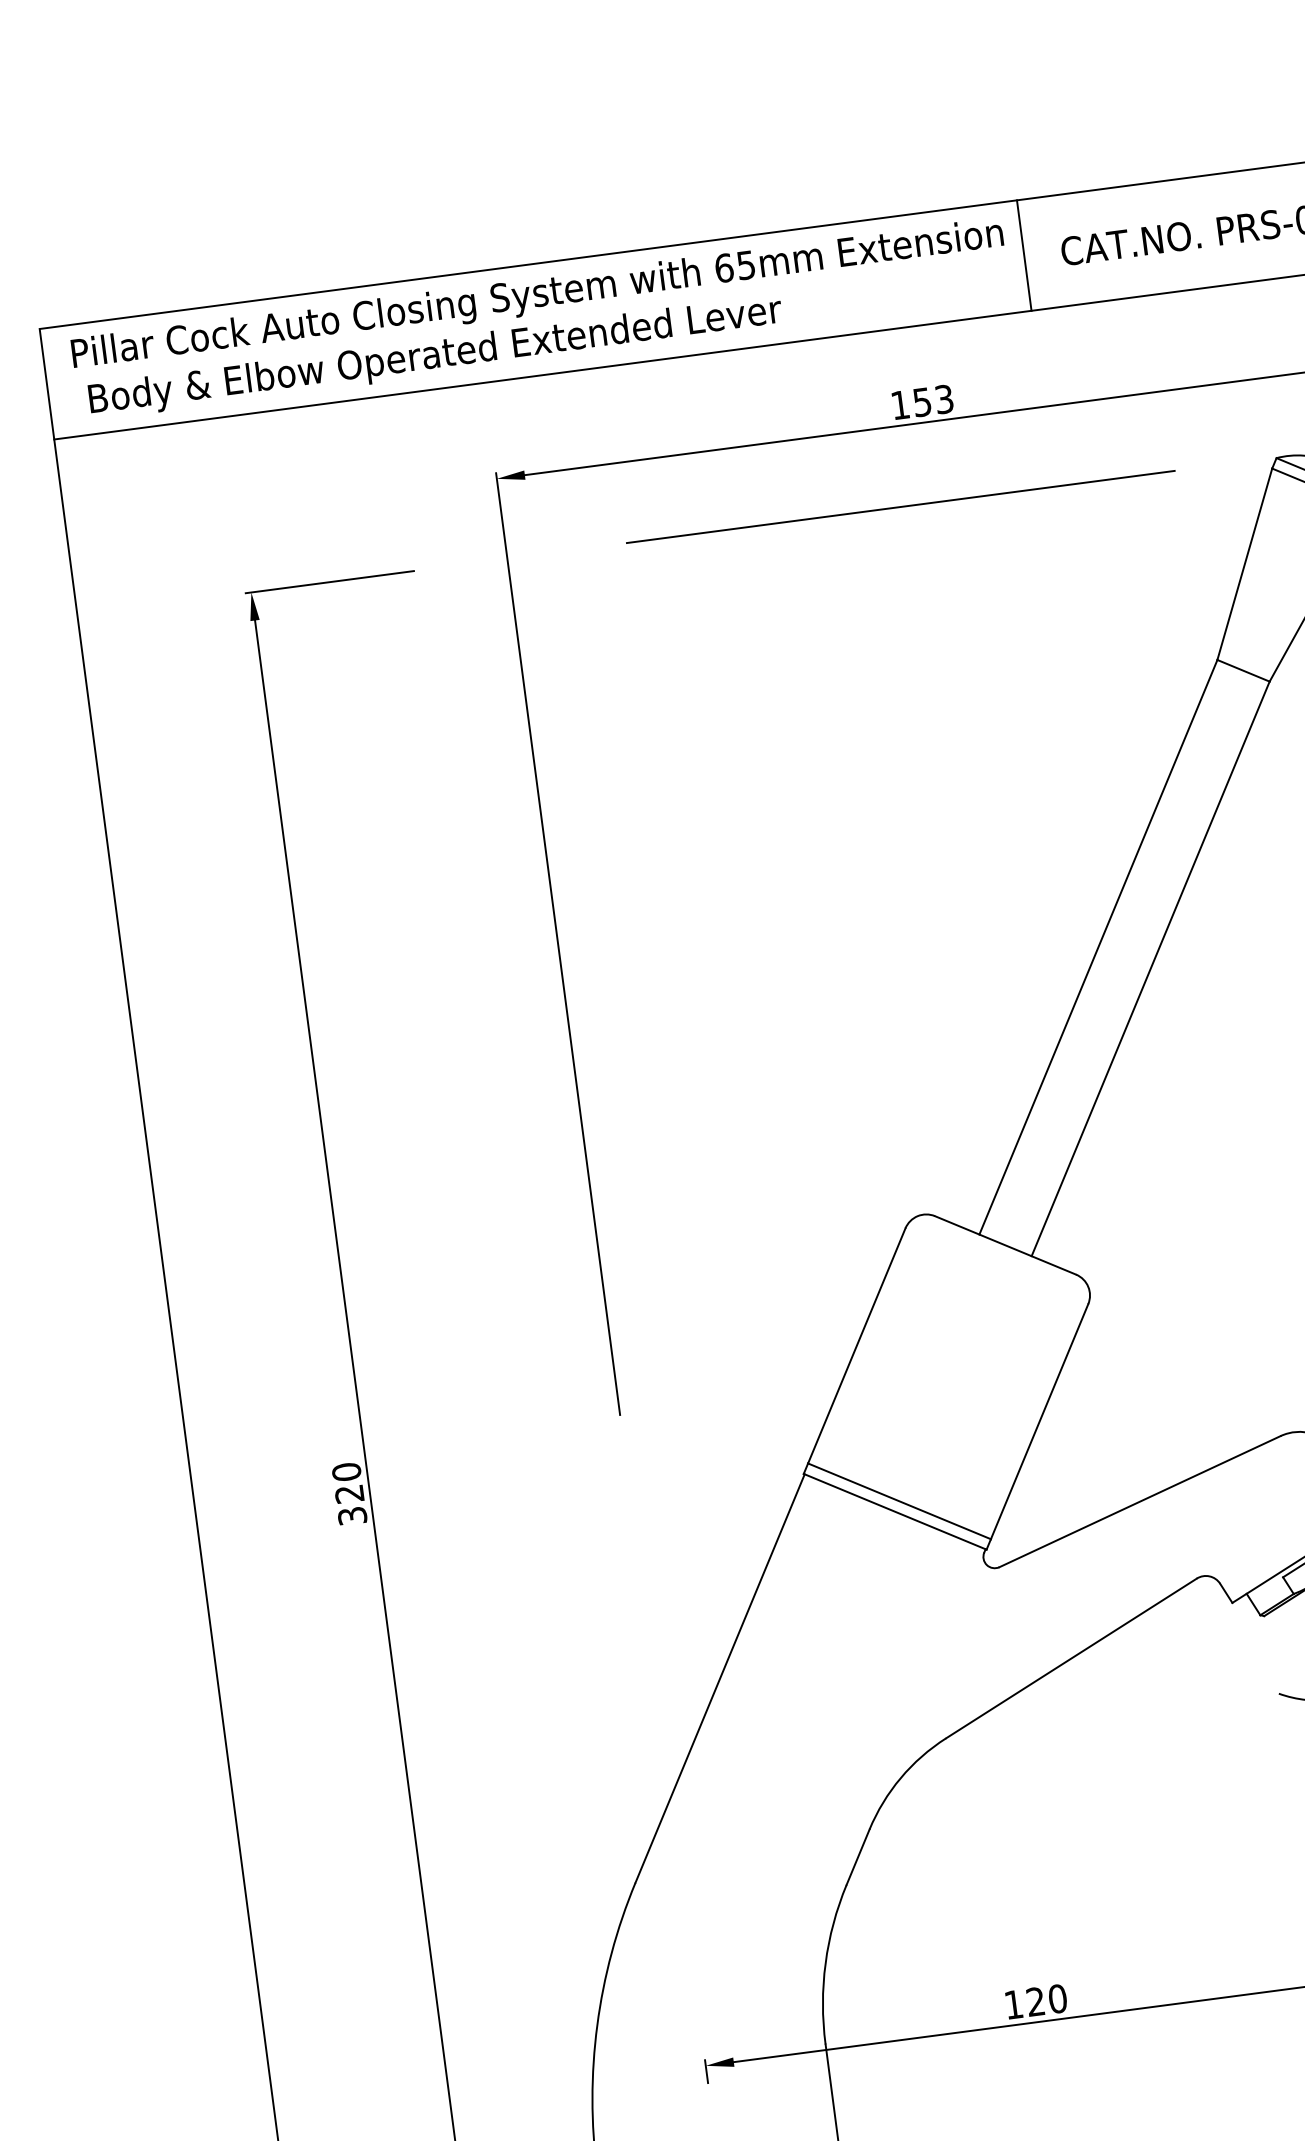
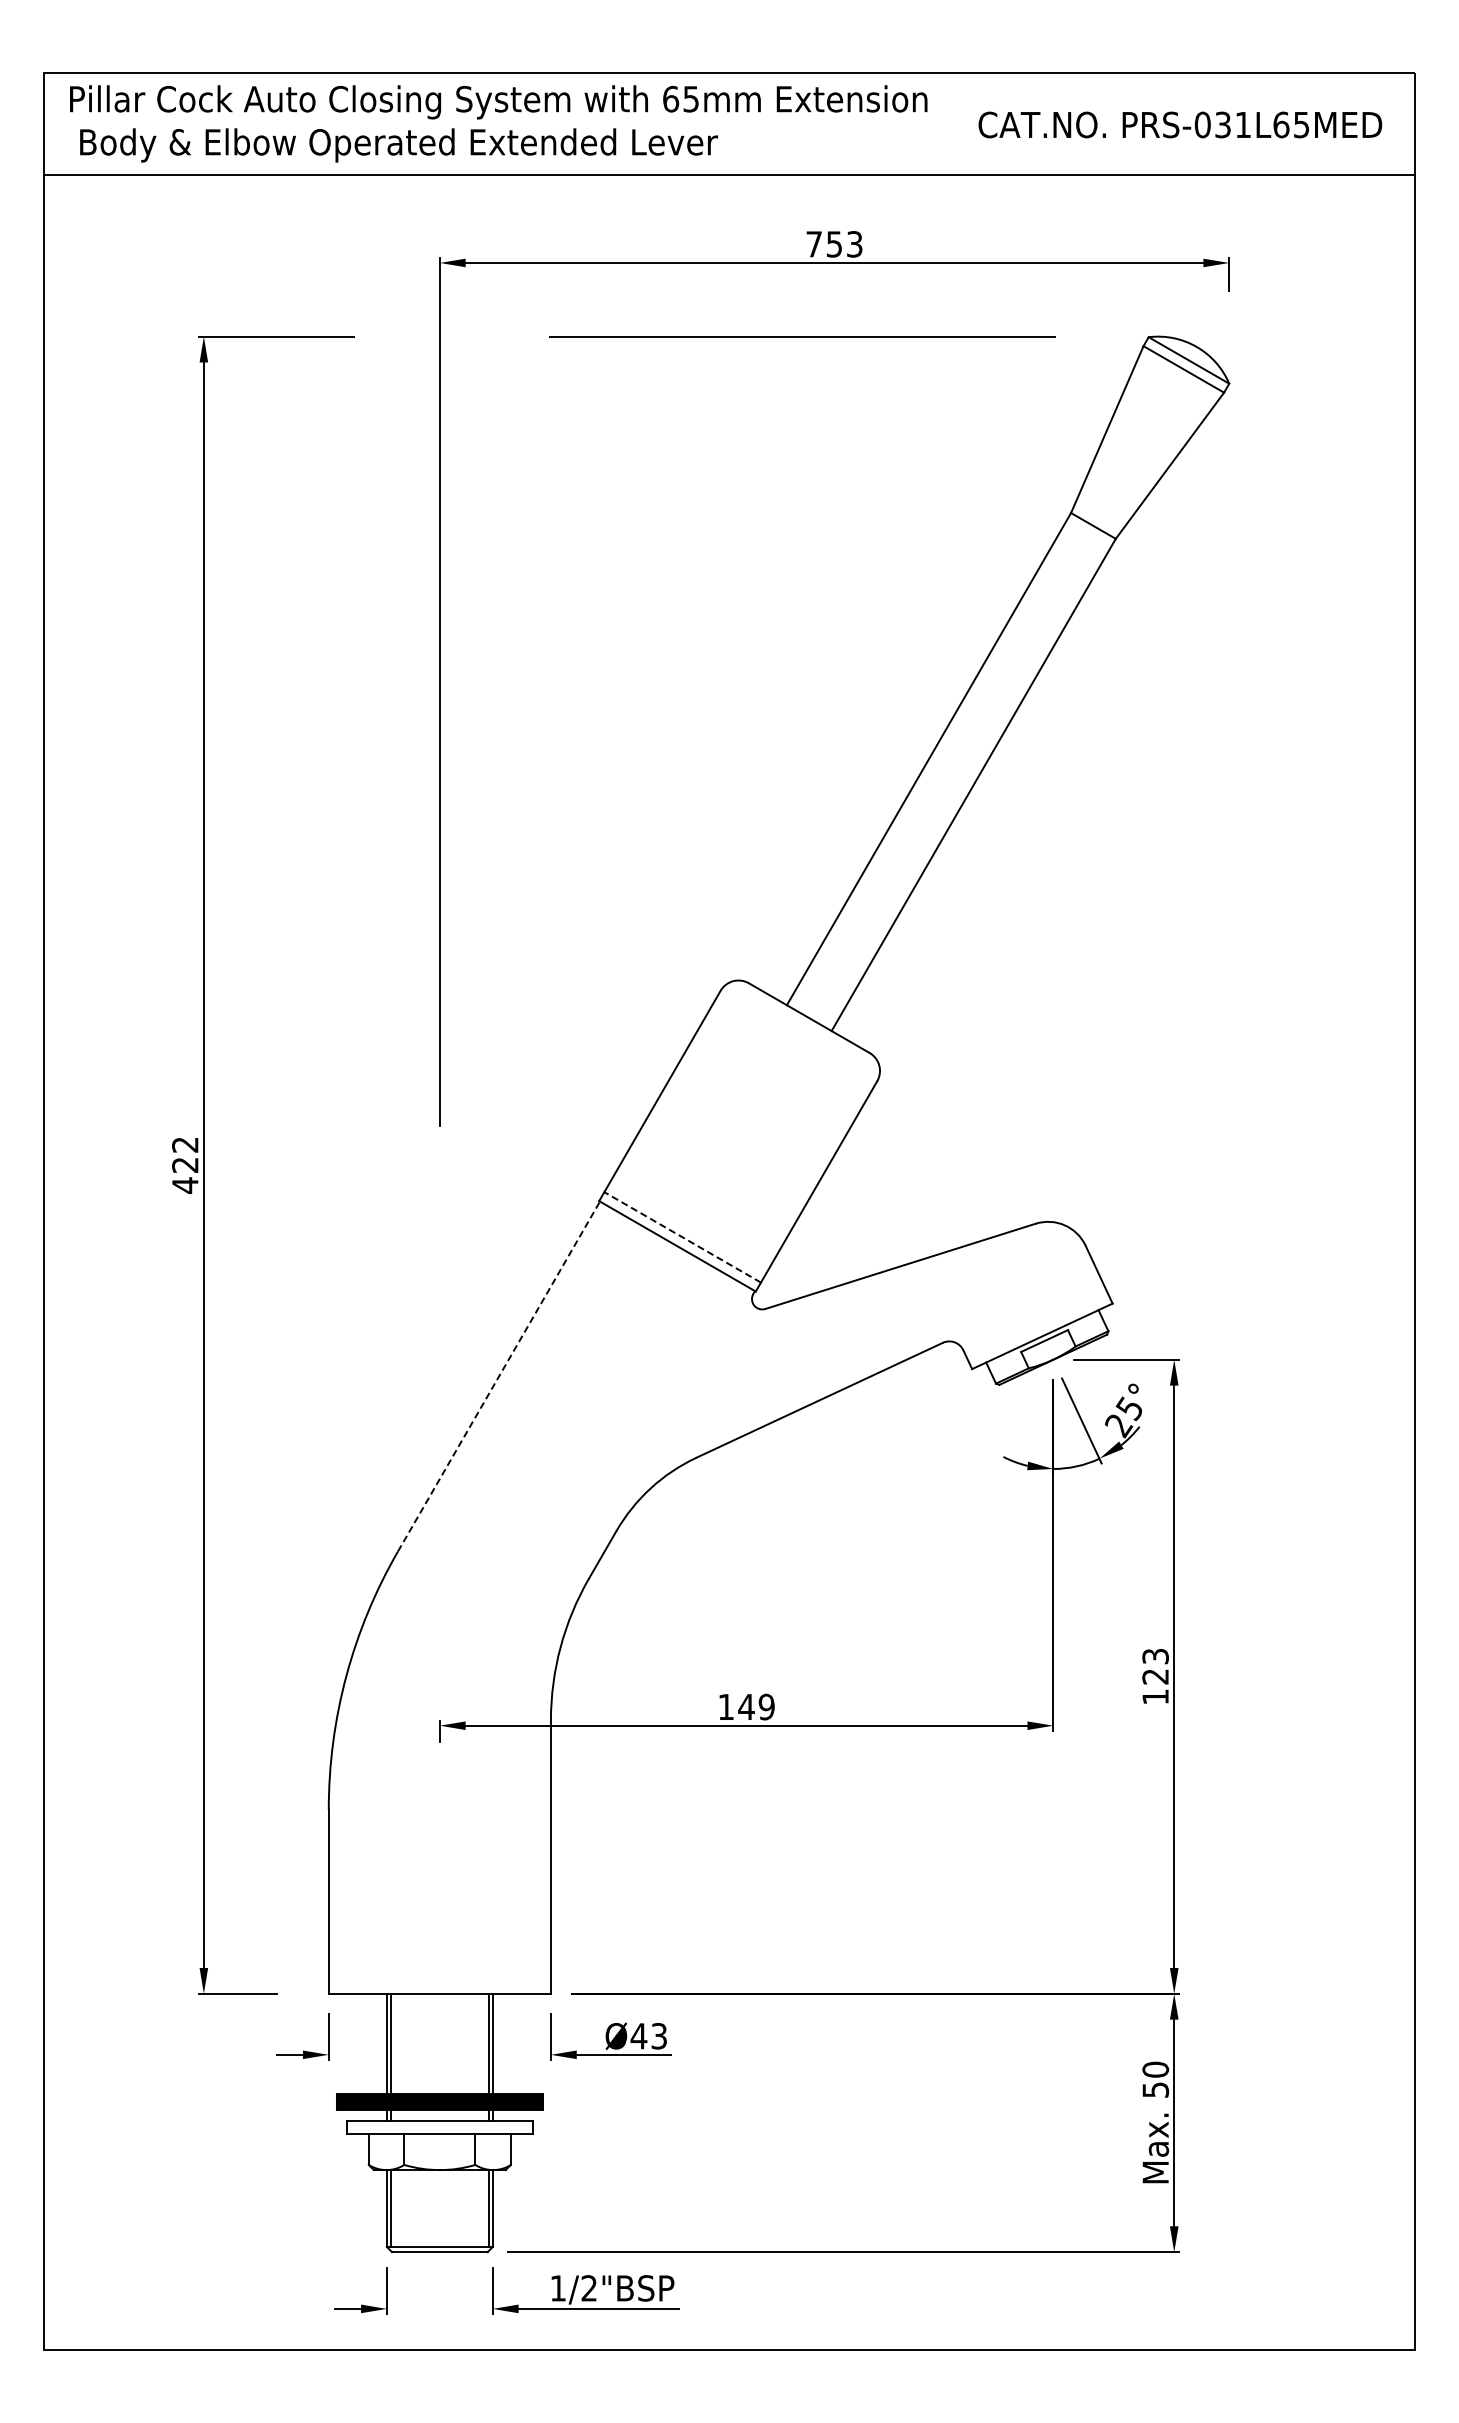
line: (1024, 255) -> (944, 123), removed
text: (899, 405) -> (813, 244), 153 -> 753
text: (349, 1494) -> (185, 1165), 320 -> 422
line: (899, 1501) -> (682, 1237), solid -> dashed
line: (720, 1678) -> (499, 1376), solid -> dashed
text: (1046, 1999) -> (756, 1706), 120 -> 149

